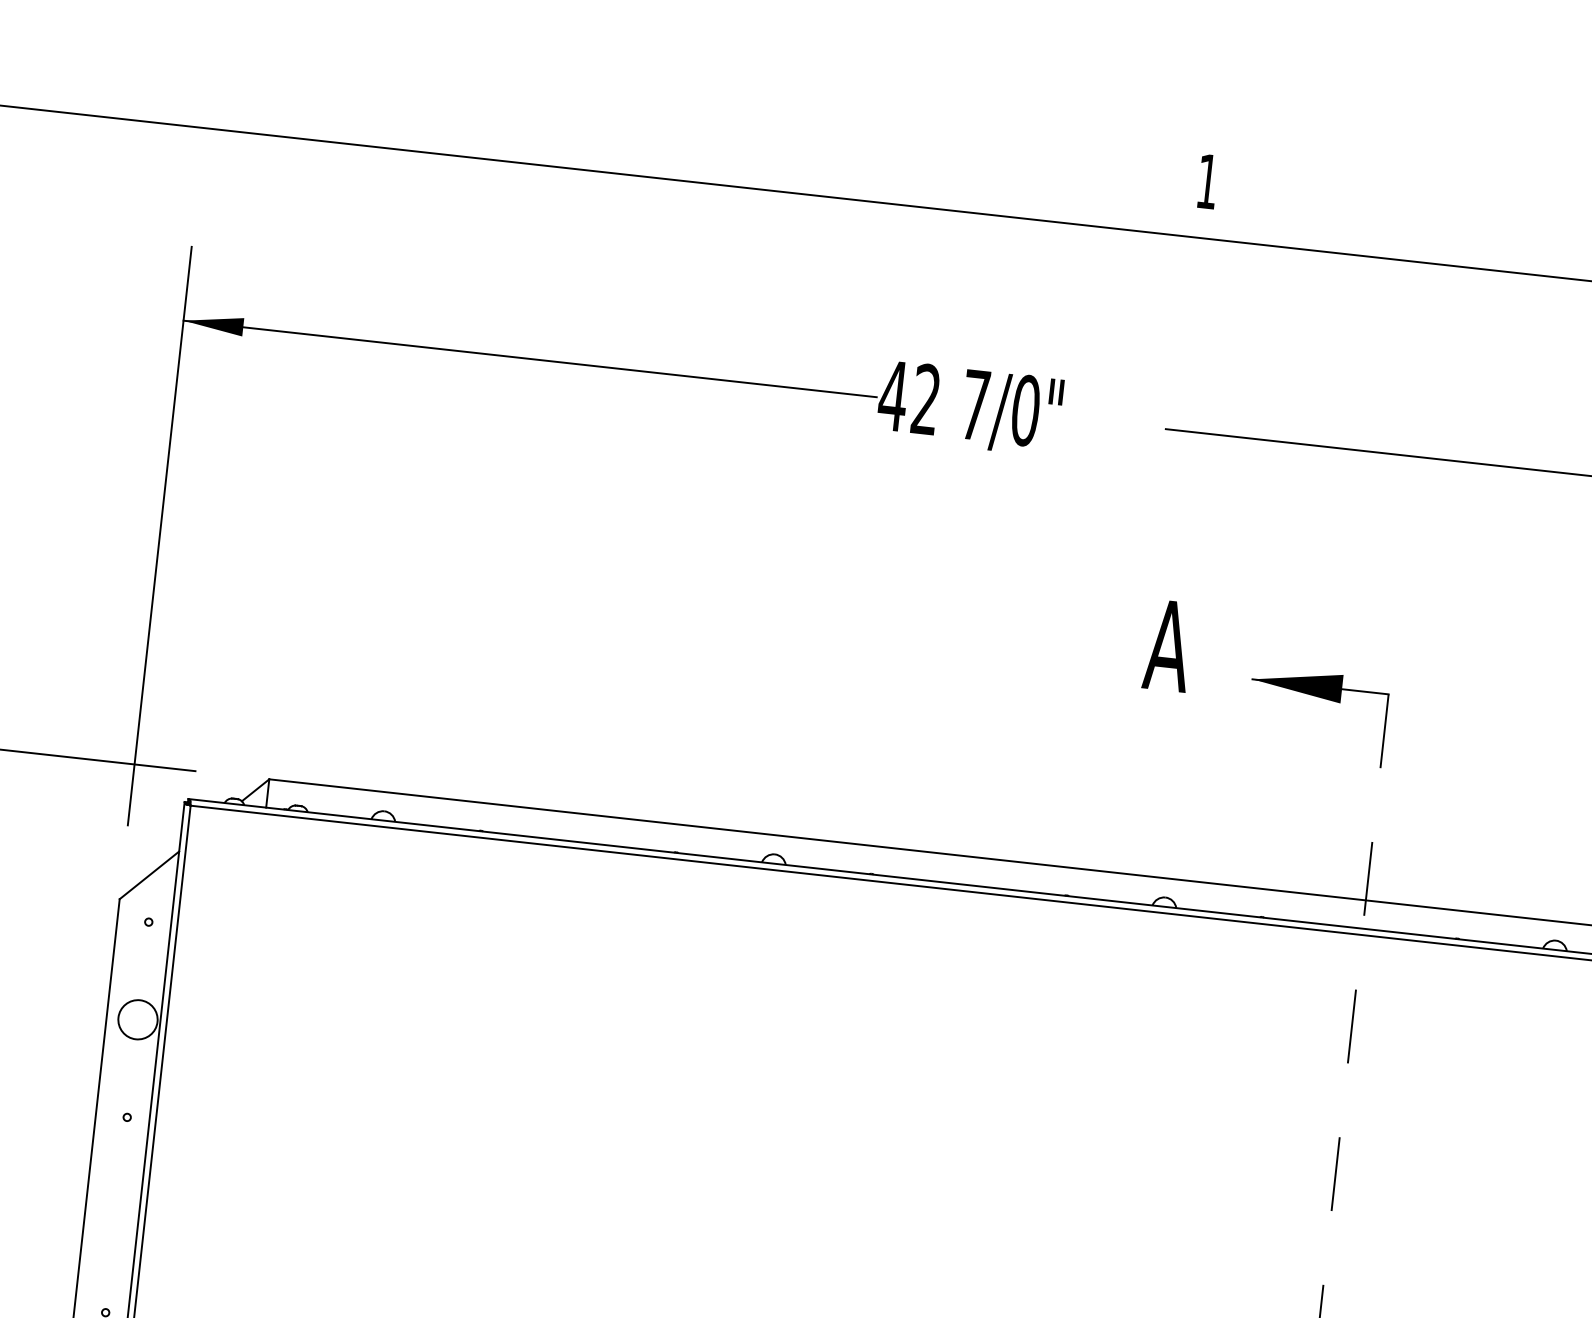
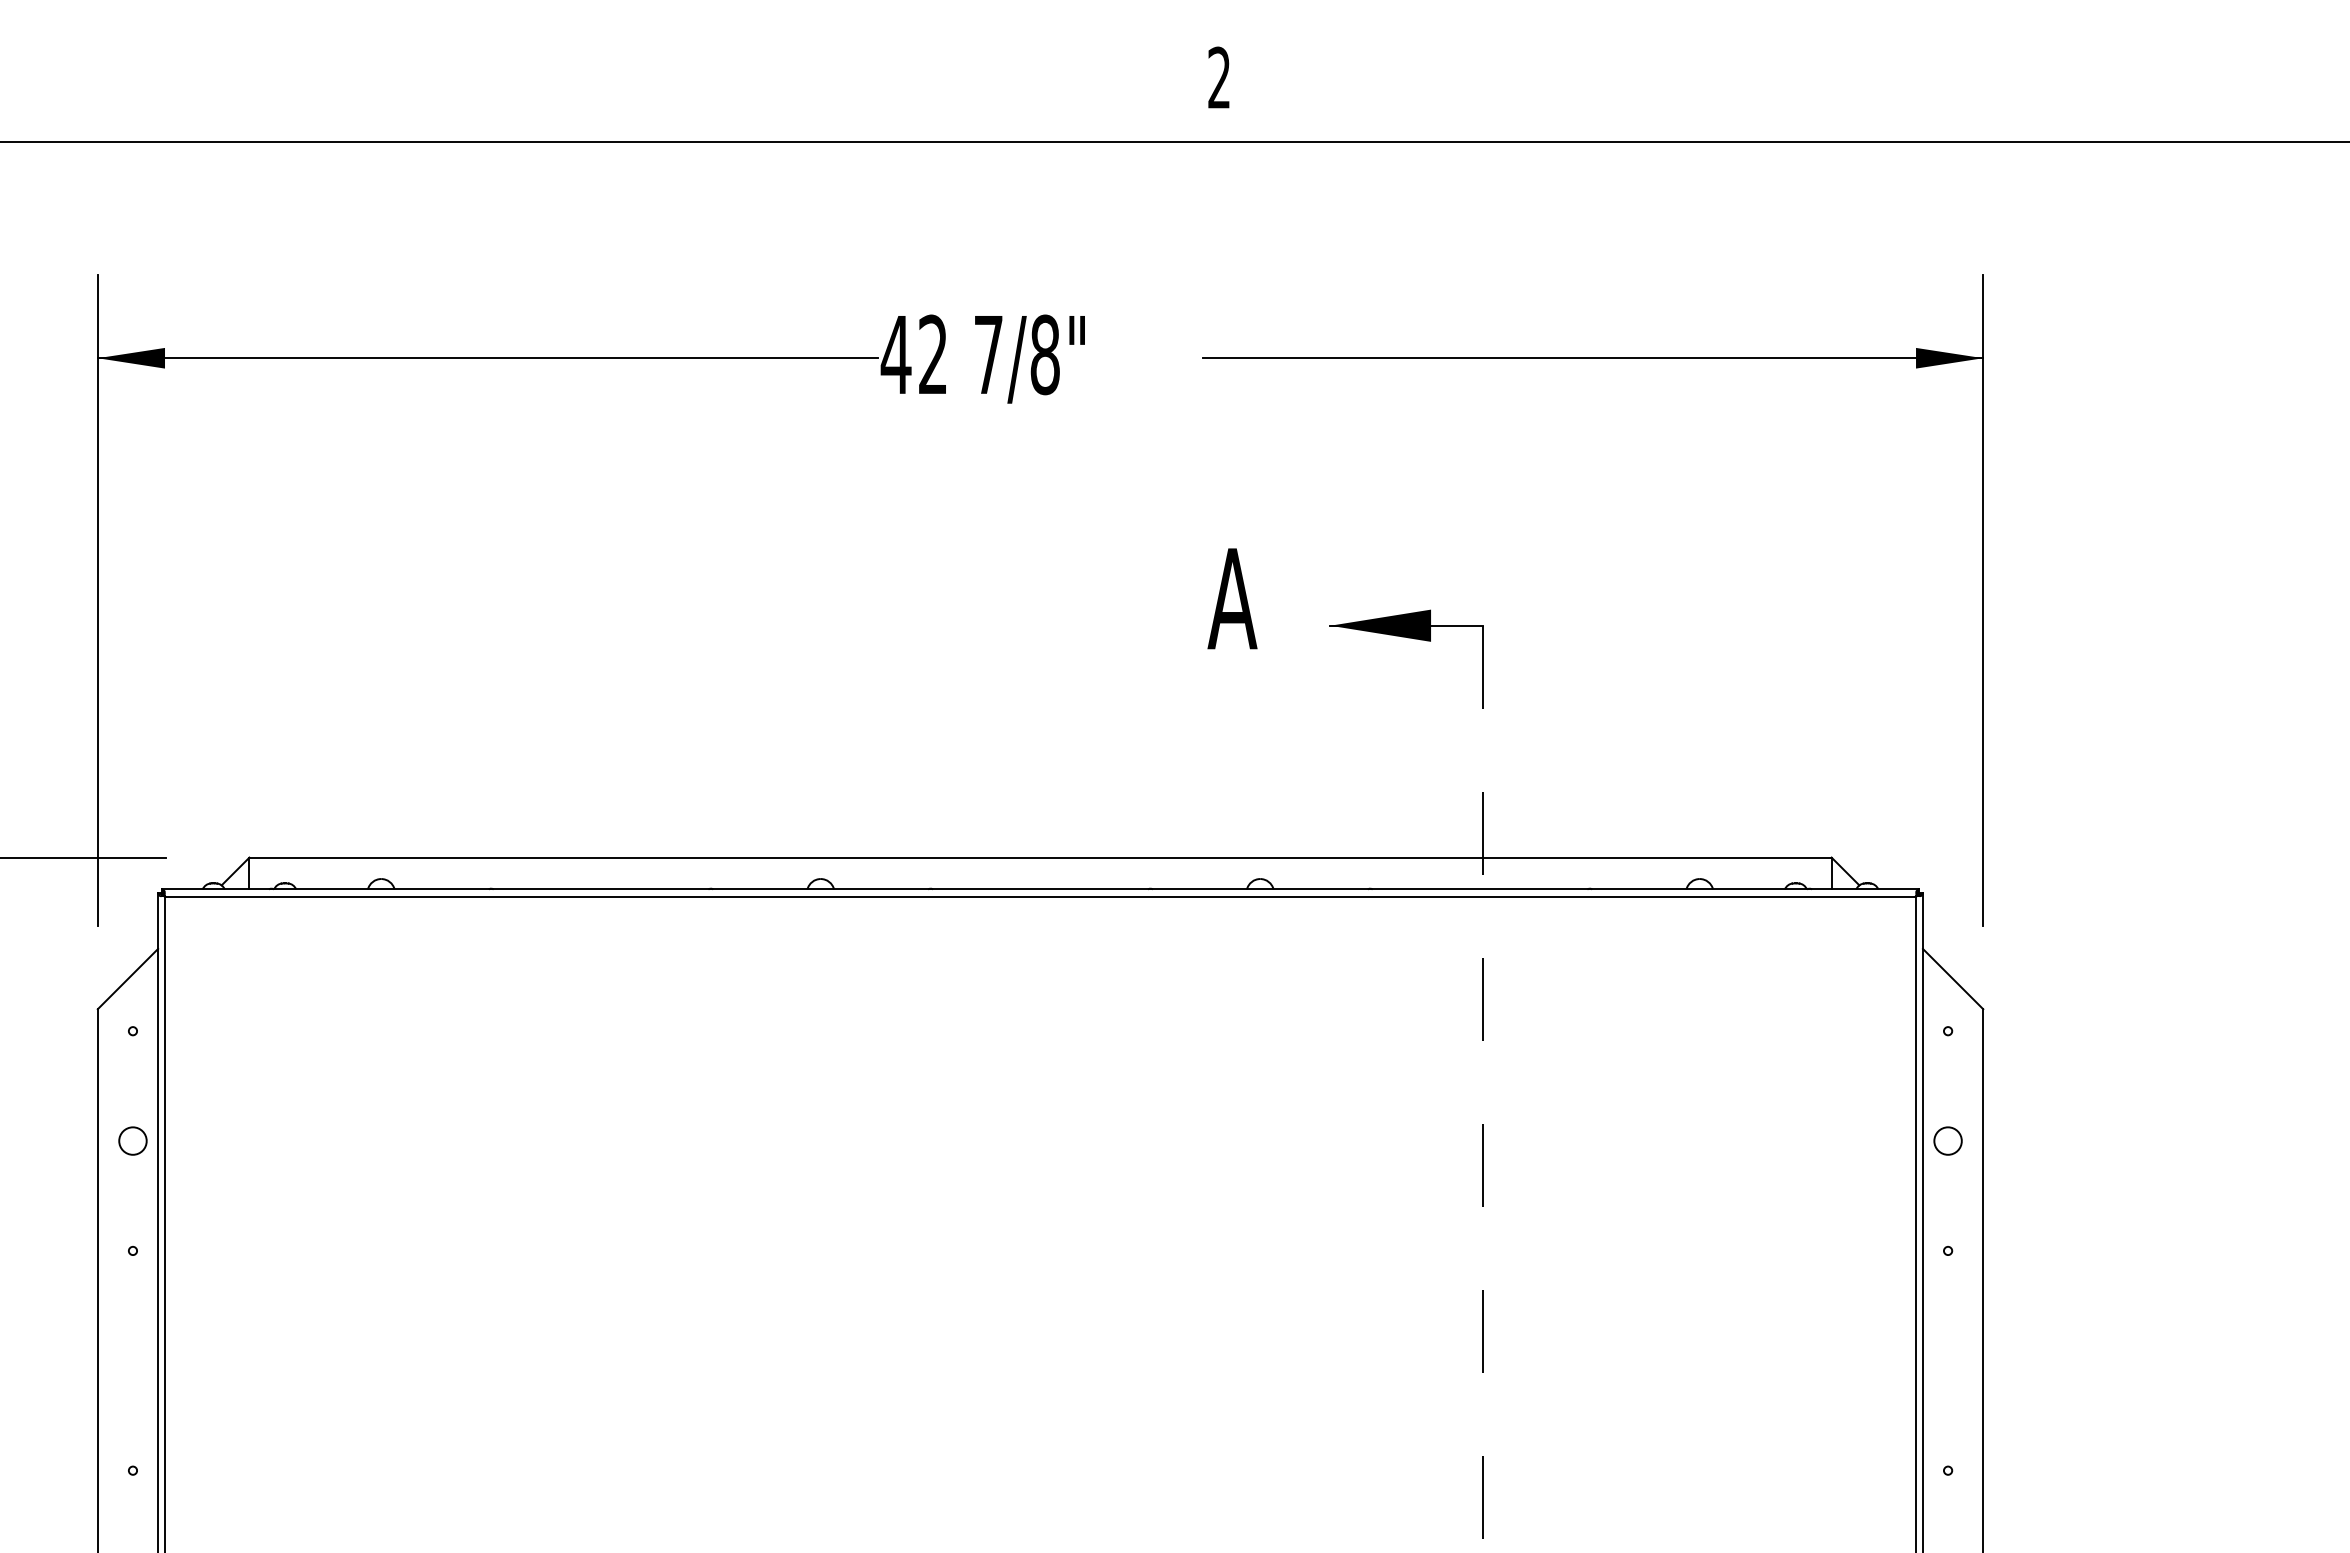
text: (1206, 181) -> (1218, 77), 1 -> 2
text: (1025, 410) -> (1044, 354), 7/0" -> 7/8"
circle: (137, 1019) -> (132, 1140), size x0.62

